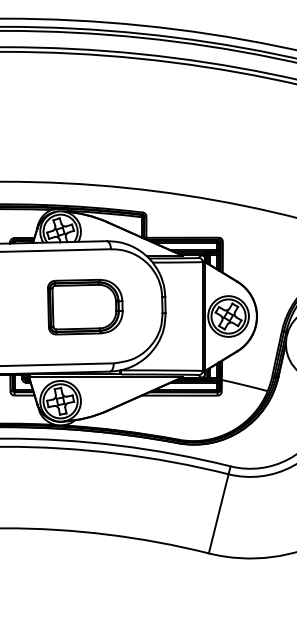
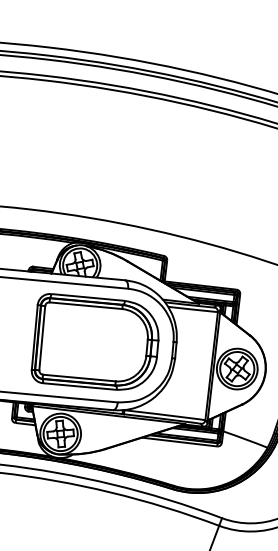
part: (85, 306) -> (96, 342), size x1.67

